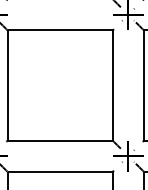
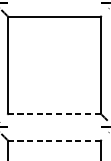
line: (60, 140) -> (54, 113), solid -> dashed
line: (60, 171) -> (54, 140), solid -> dashed

